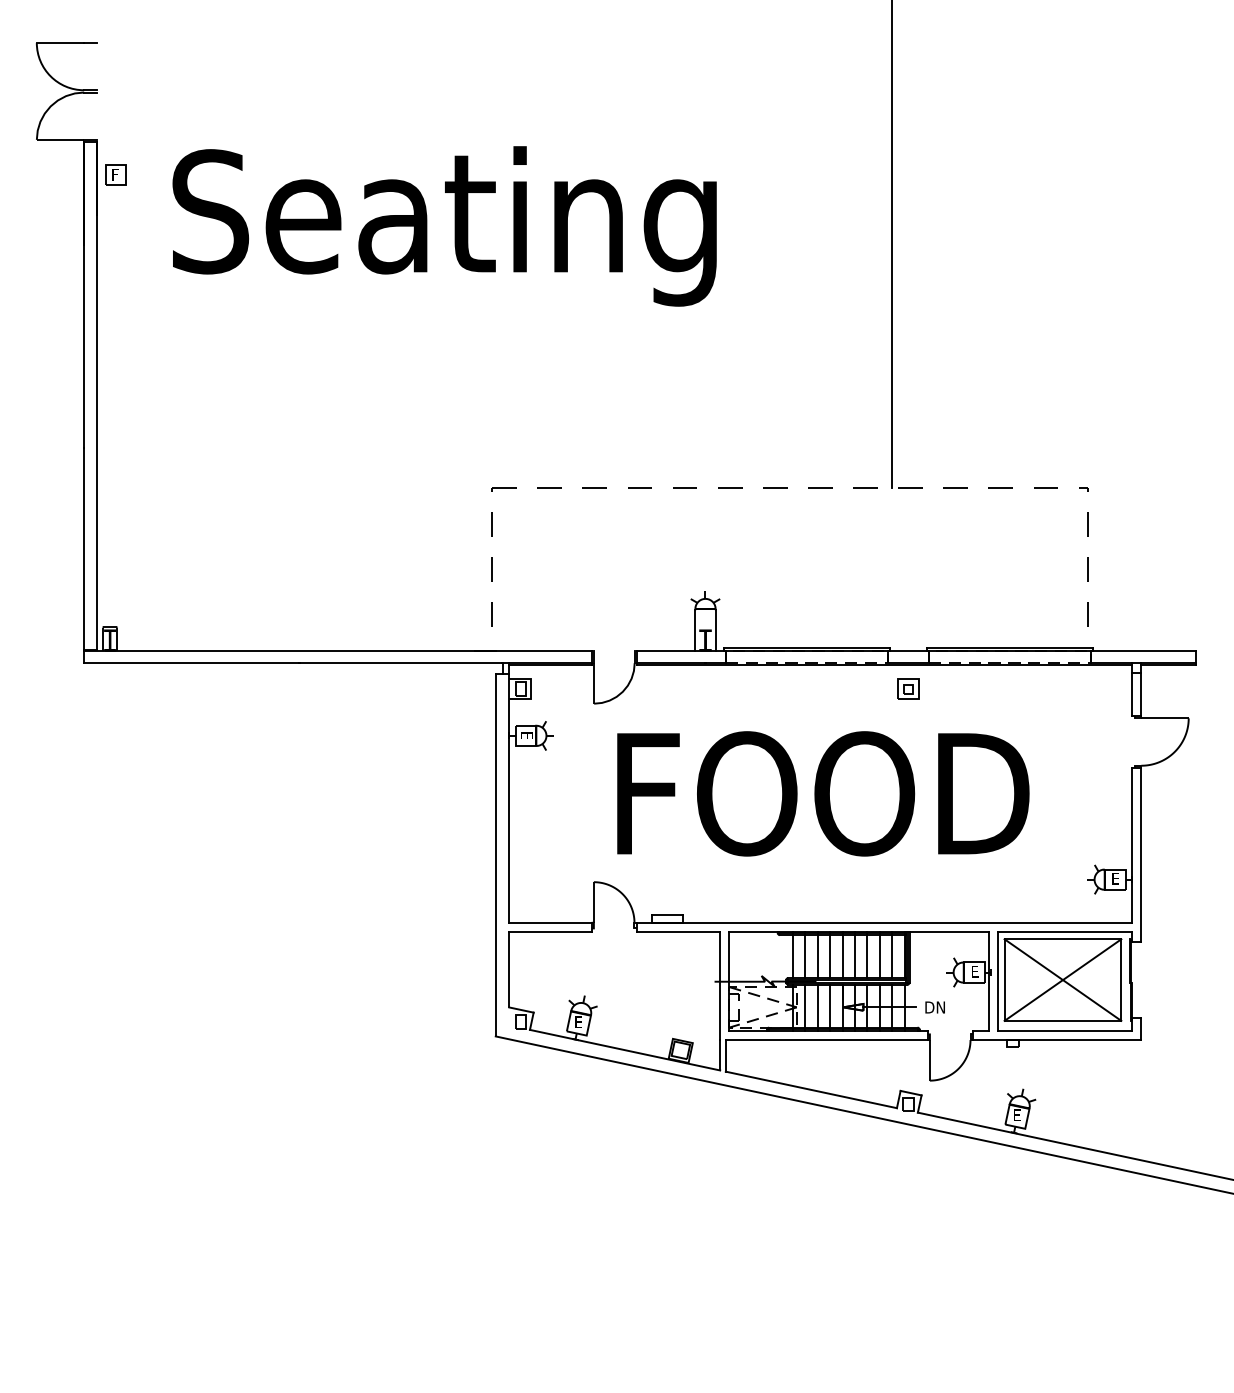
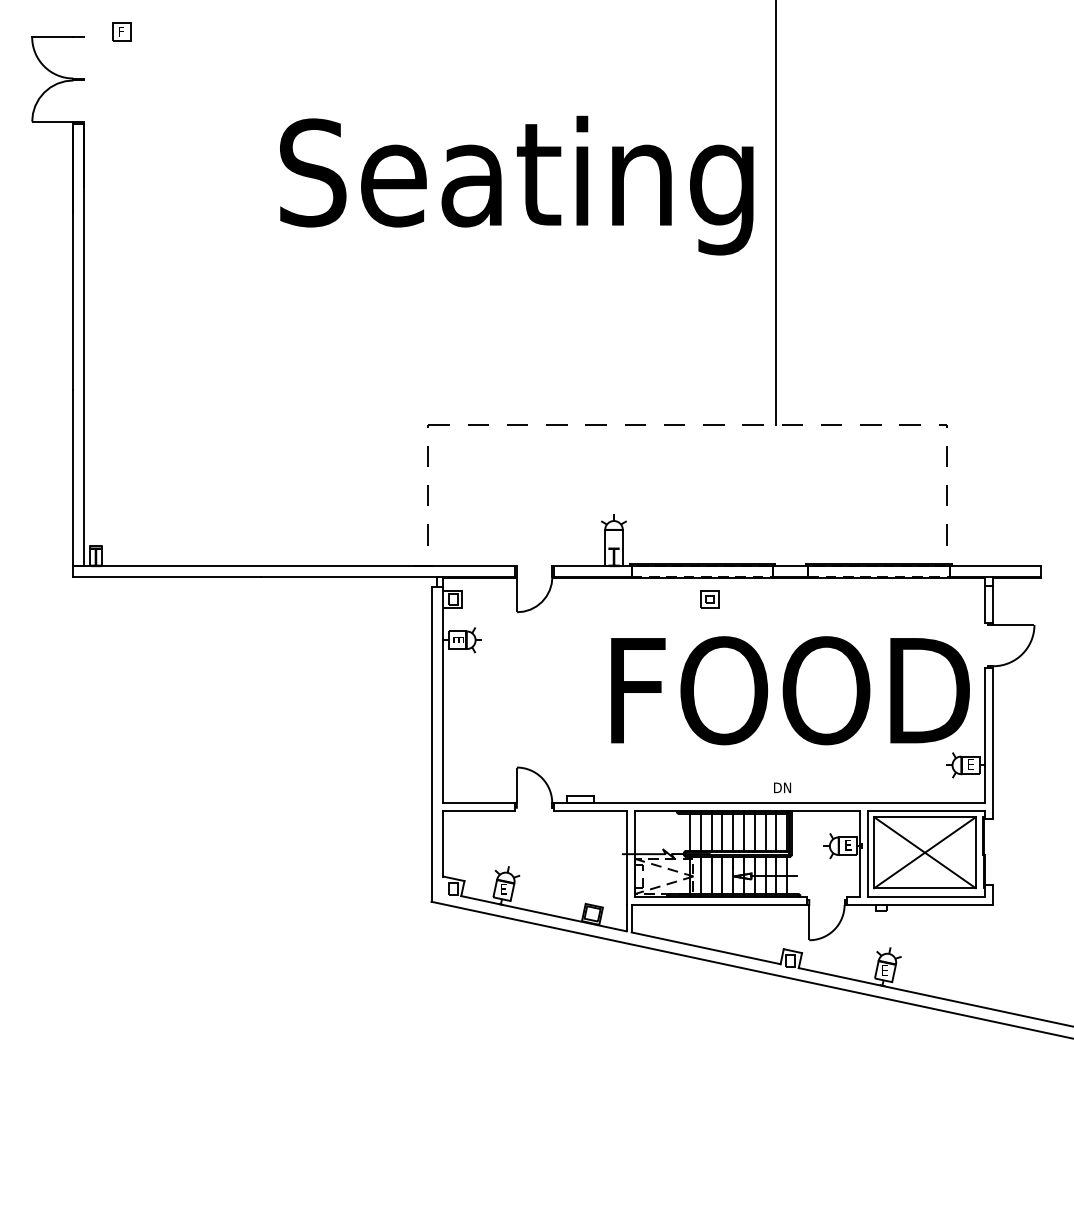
part: (115, 174) -> (121, 31), moved
text: (444, 226) -> (516, 185), moved
part: (908, 688) -> (709, 599), moved
text: (823, 793) -> (790, 690), moved
text: (934, 1007) -> (781, 787), moved

